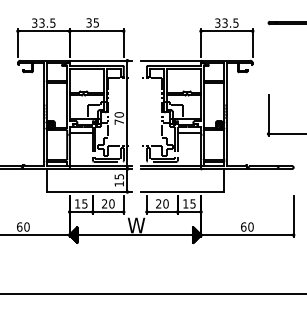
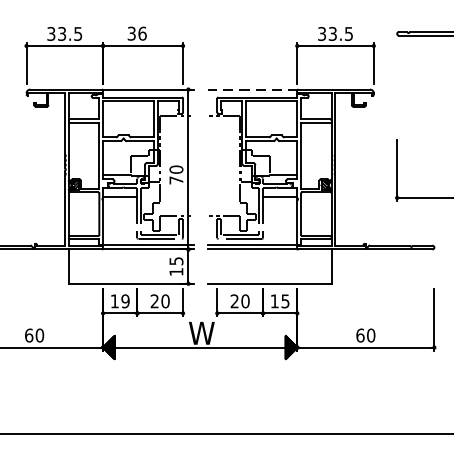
text: (96, 22) -> (142, 33), 35 -> 36
line: (171, 60) -> (253, 89), solid -> dashed
text: (84, 203) -> (124, 300), 15 -> 19

